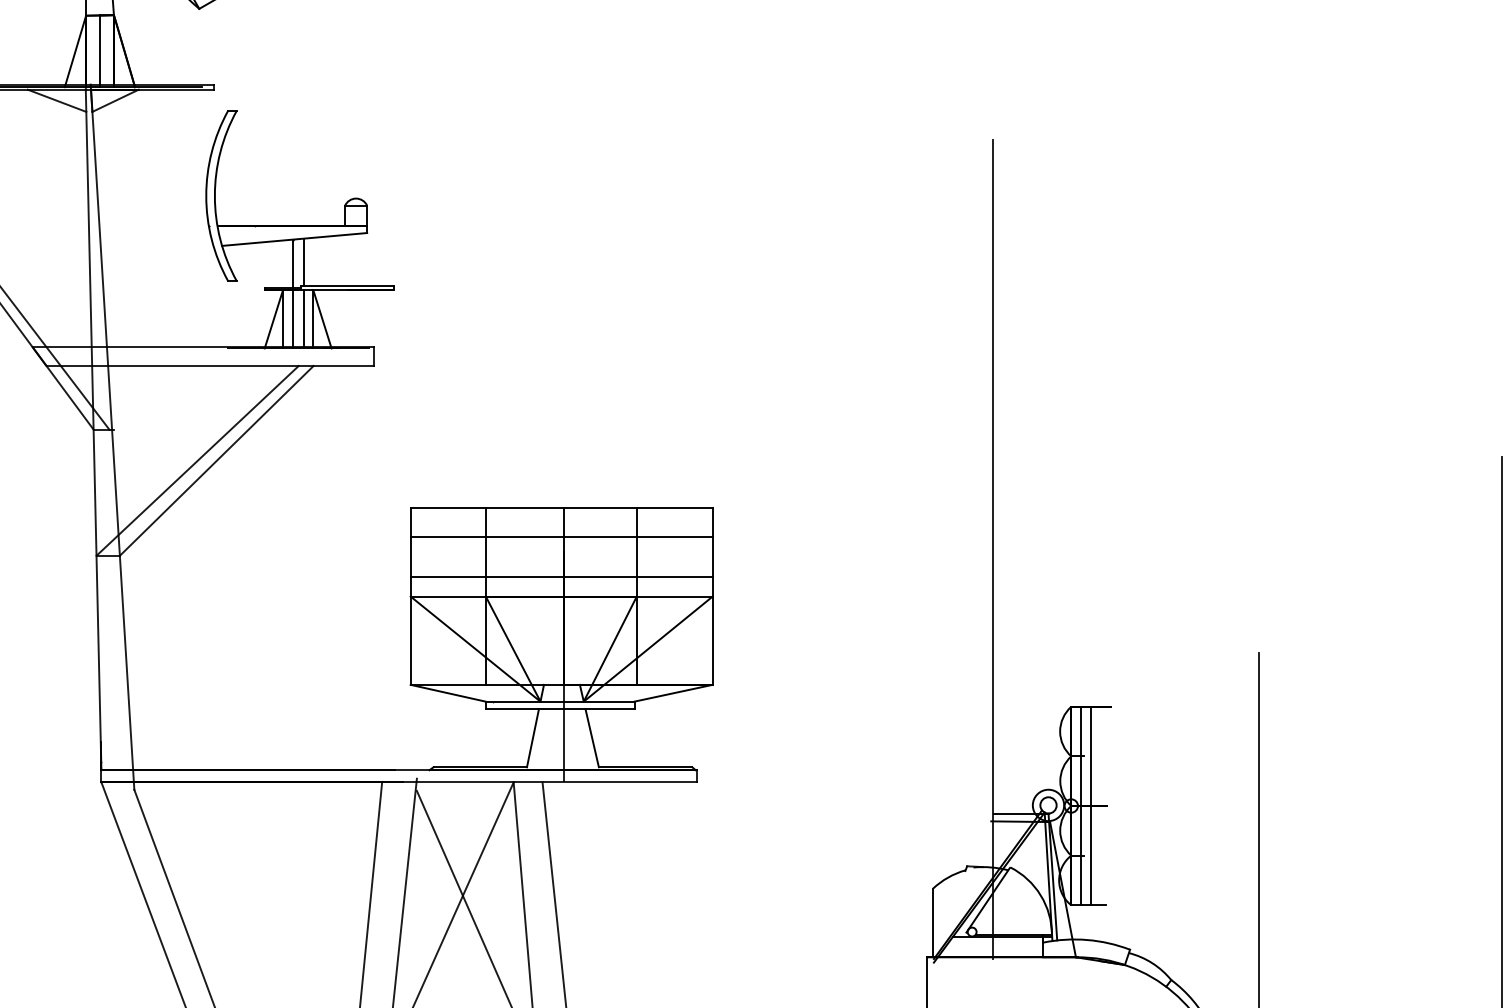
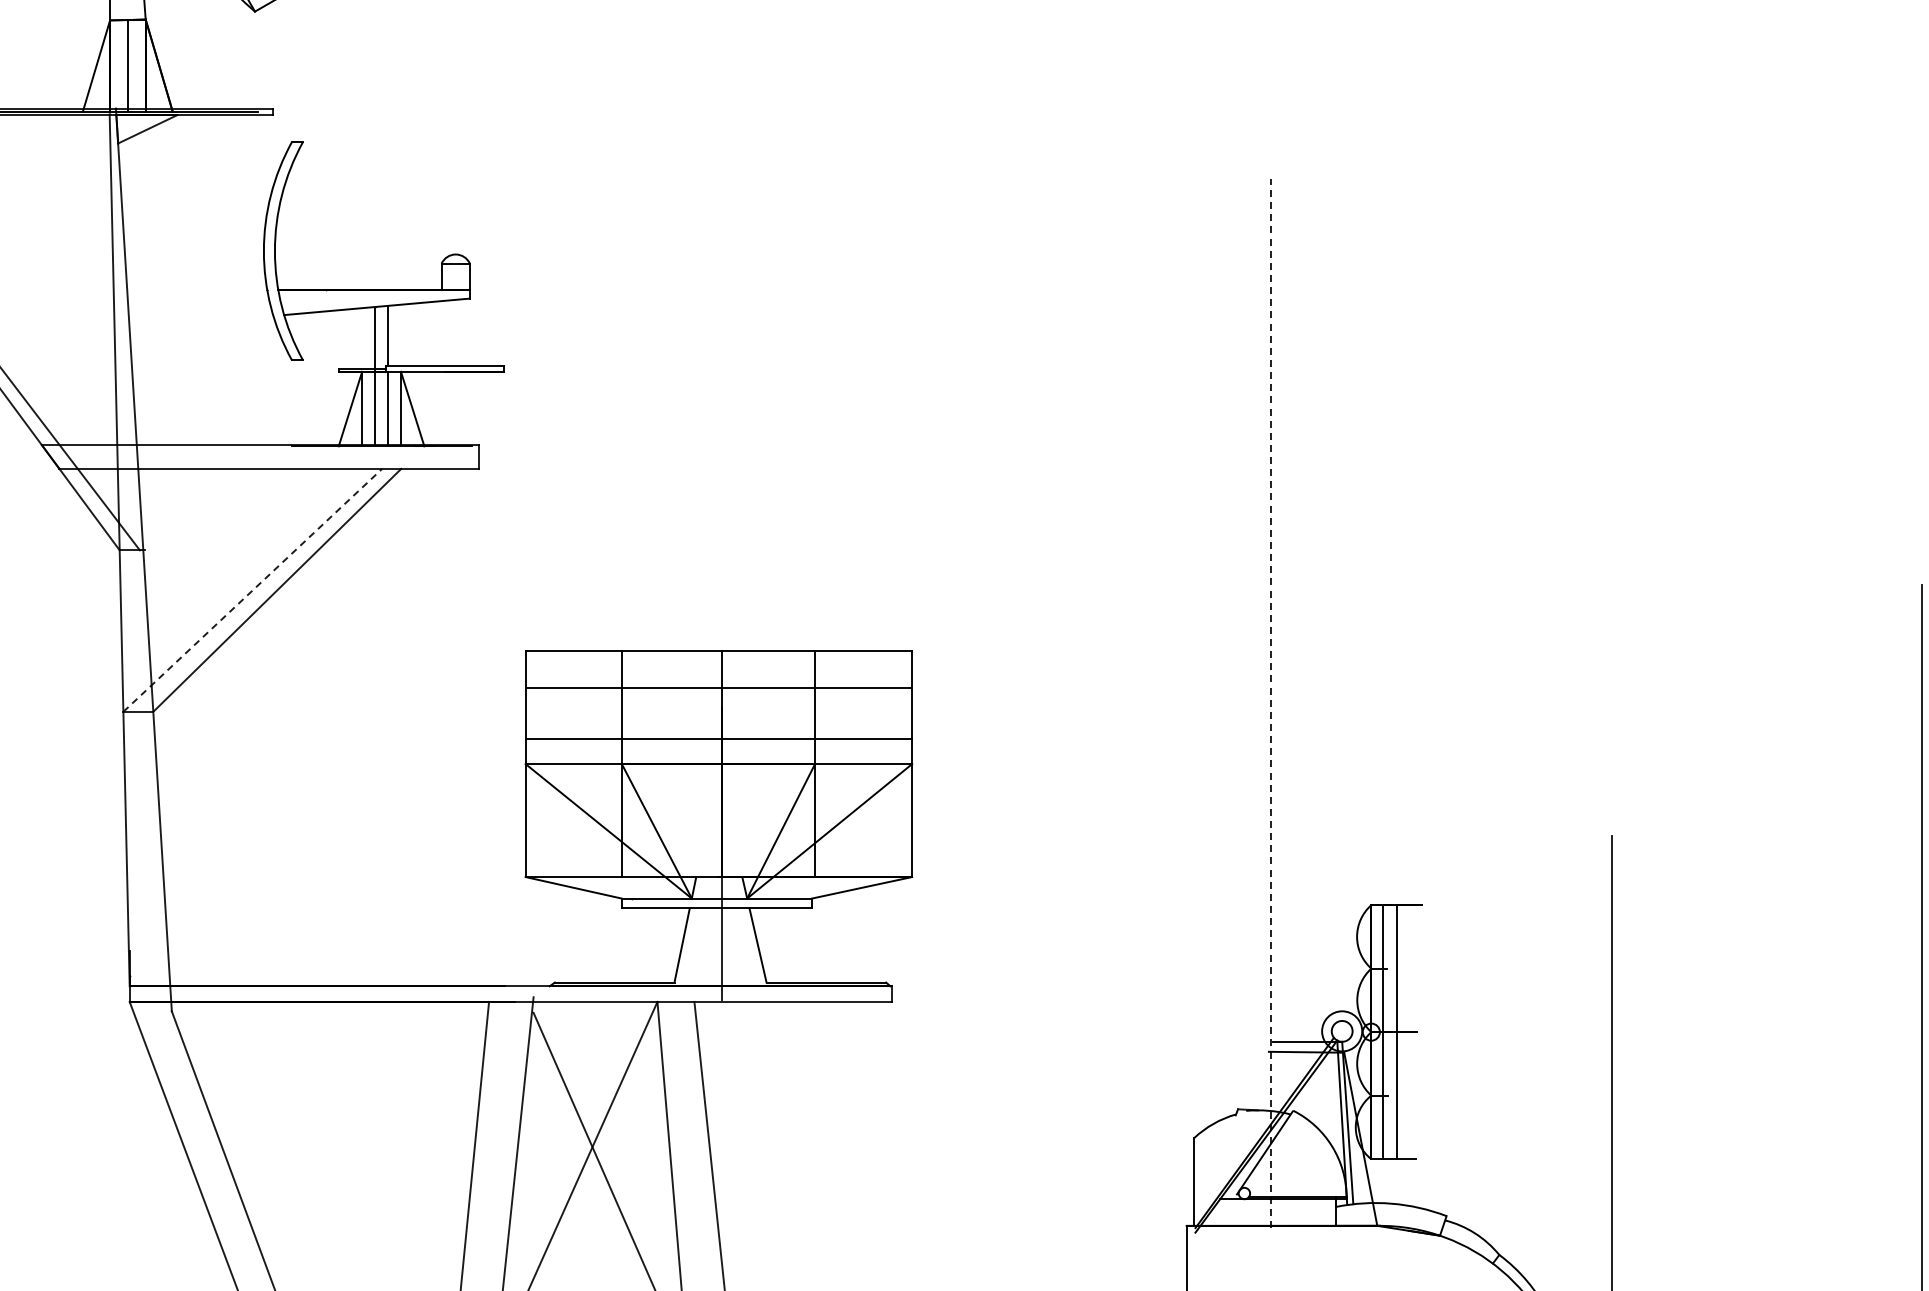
line: (56, 100) -> (72, 129), removed
line: (197, 461) -> (252, 590), solid -> dashed
line: (992, 549) -> (1270, 703), solid -> dashed

